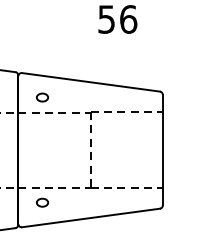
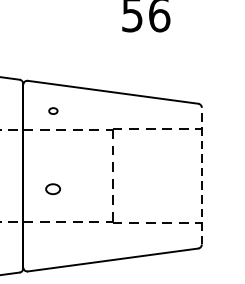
part: (42, 97) -> (53, 111), size x0.6
line: (162, 149) -> (201, 175), solid -> dashed
part: (42, 202) -> (53, 188), moved

